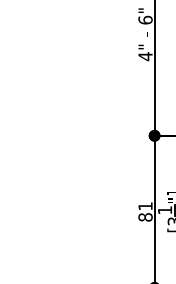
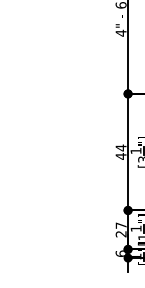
text: (144, 210) -> (120, 151), 81 -> 44

